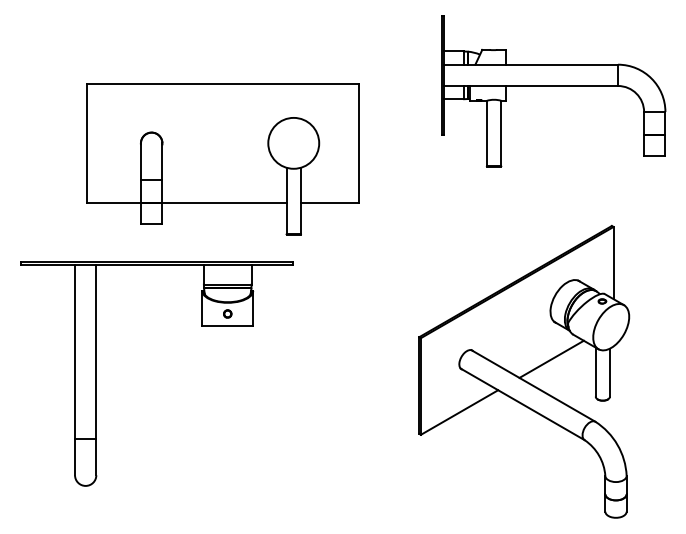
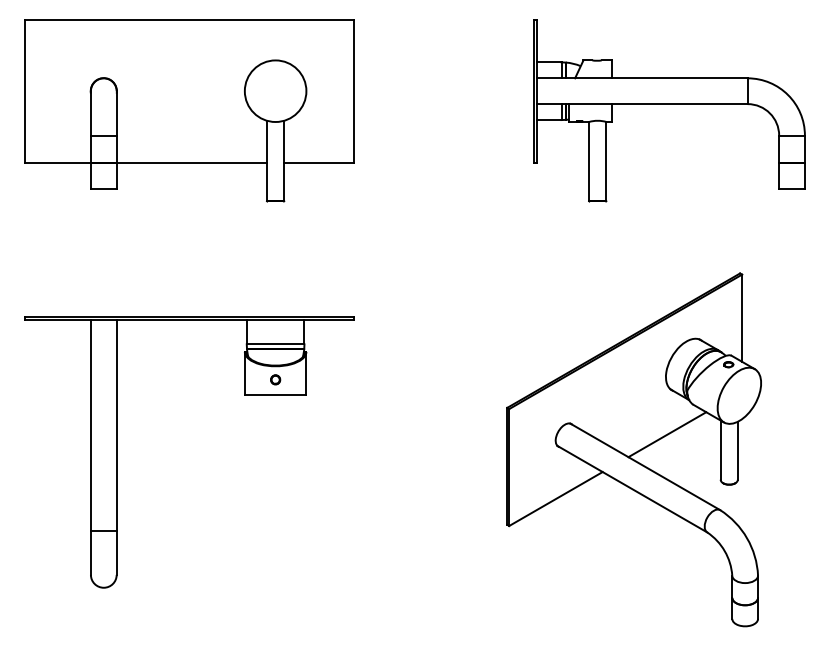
part: (222, 159) -> (189, 110), moved

